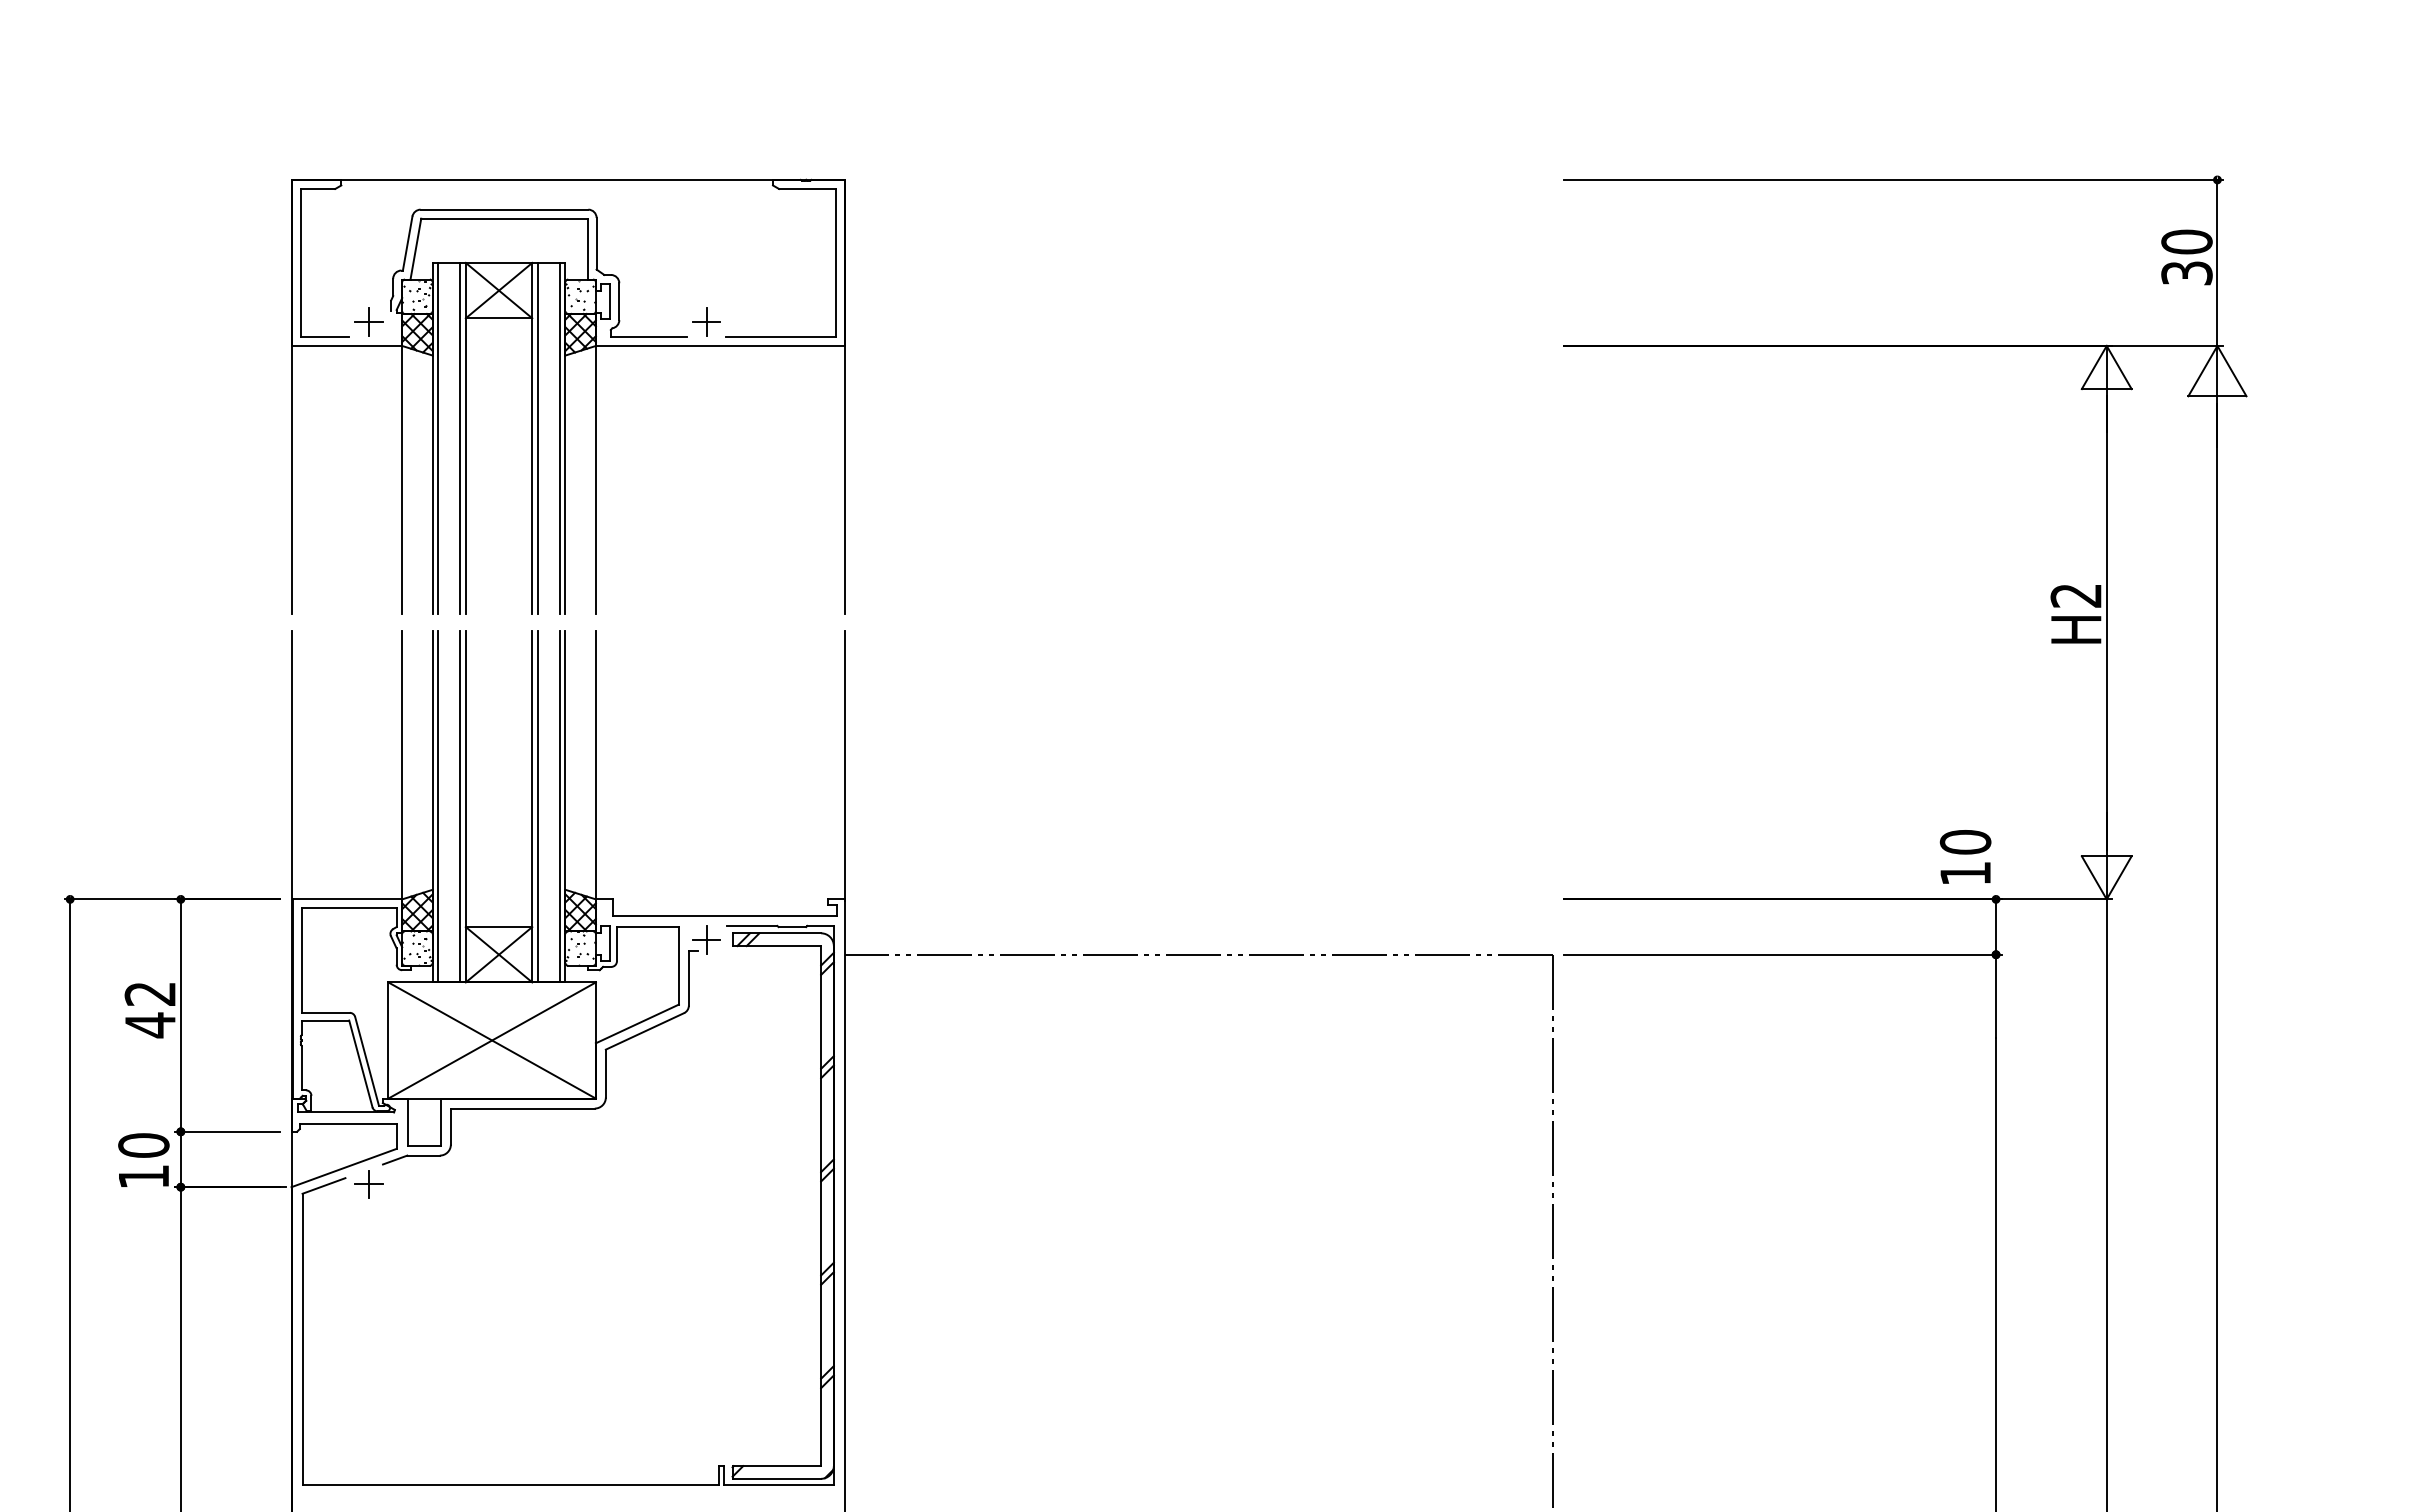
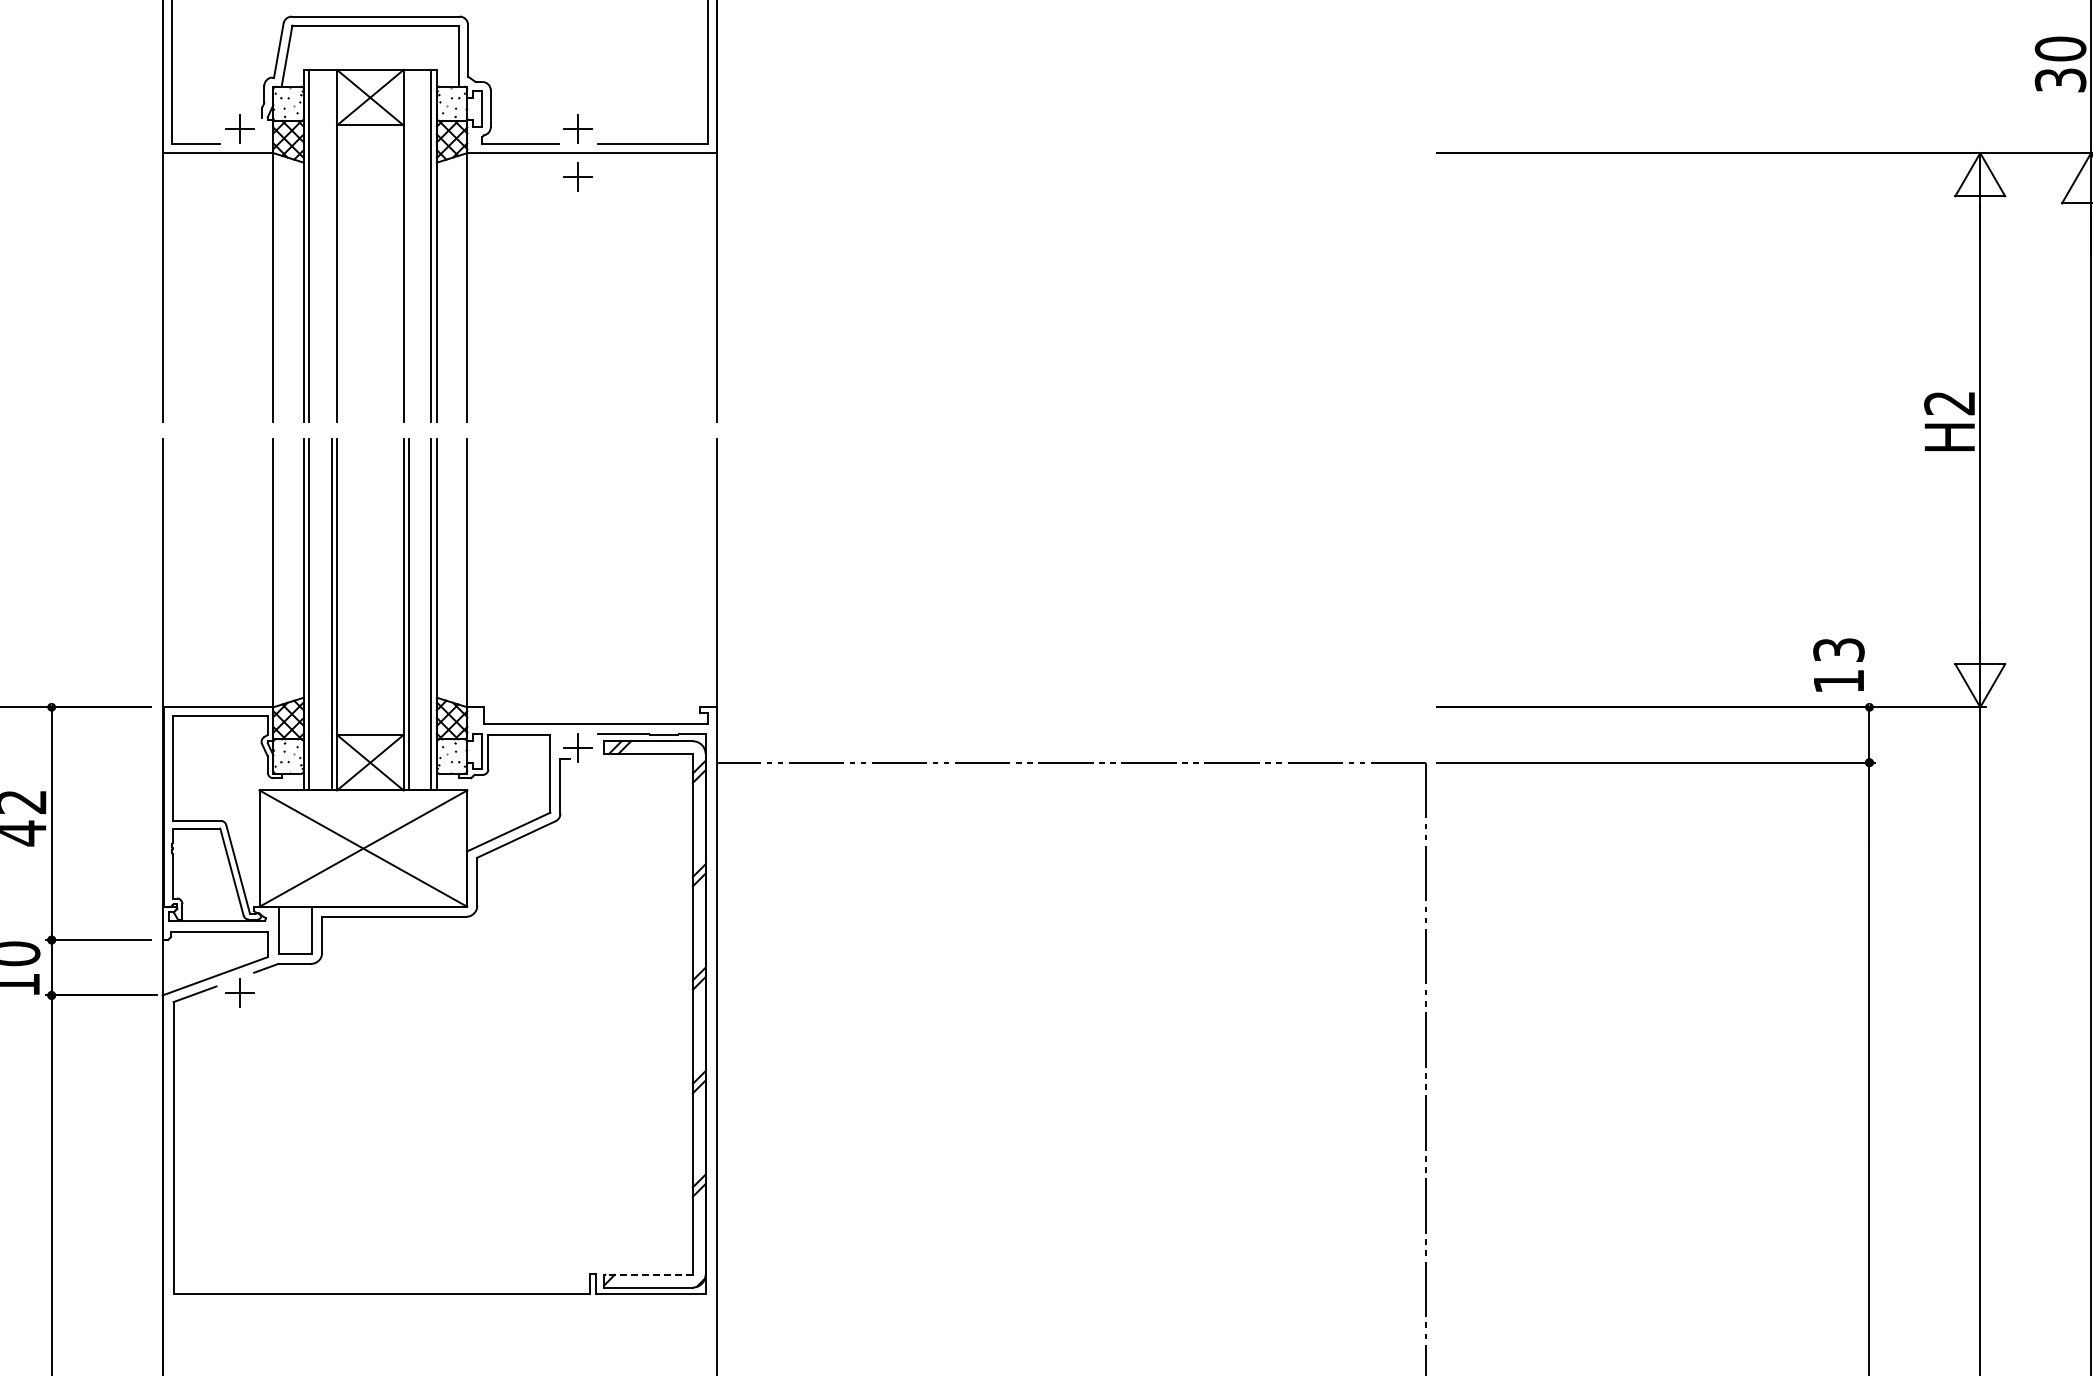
part: (706, 369) -> (578, 176), added
line: (460, 438) -> (331, 245), removed
line: (537, 438) -> (408, 245), removed
text: (1965, 842) -> (1838, 650), 10 -> 13
line: (776, 1466) -> (648, 1275), solid -> dashed

